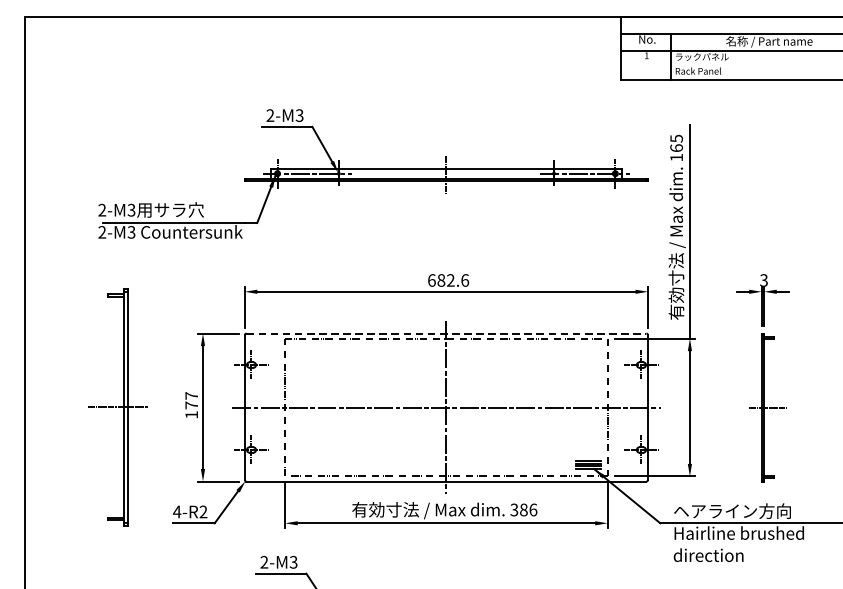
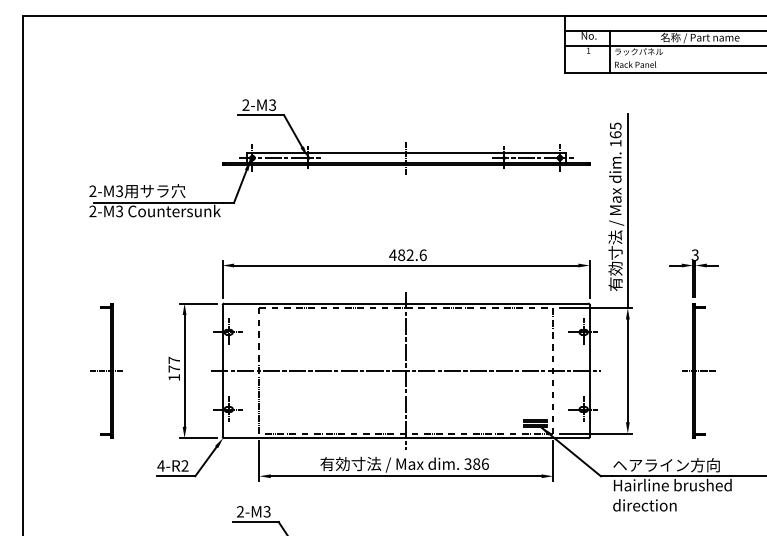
text: (431, 280) -> (392, 255), 682.6 -> 482.6
line: (446, 333) -> (406, 303), dashed -> solid
part: (117, 407) -> (106, 370), size x0.62

